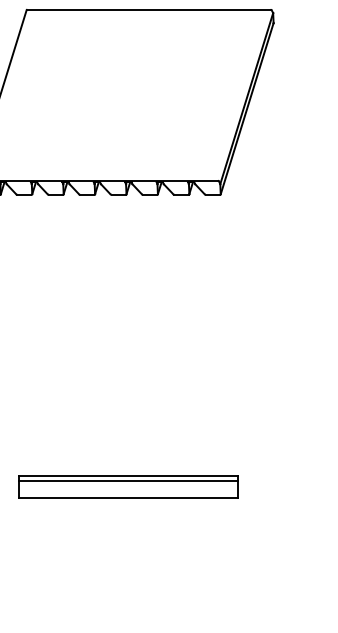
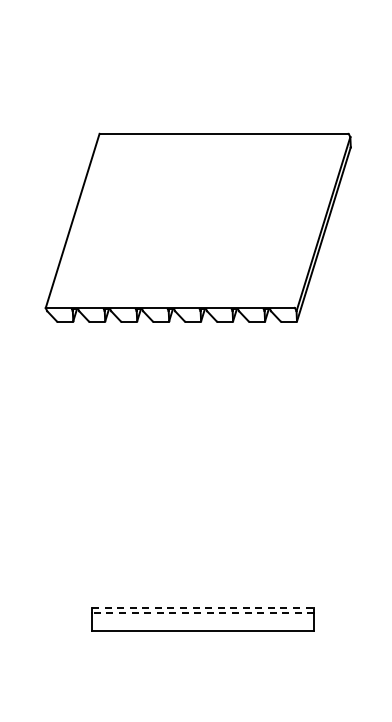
line: (128, 475) -> (203, 607), solid -> dashed
line: (127, 481) -> (202, 613), solid -> dashed

